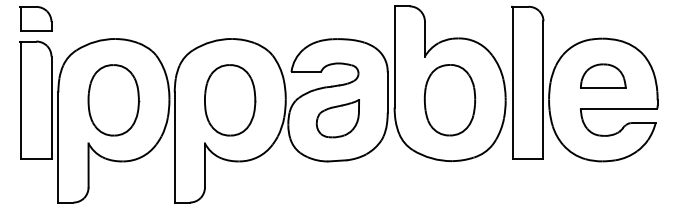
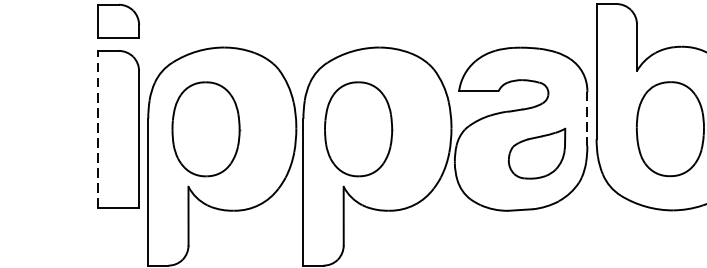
line: (387, 93) -> (587, 120), solid -> dashed
line: (20, 100) -> (97, 129), solid -> dashed
part: (113, 100) -> (205, 129), moved
part: (230, 100) -> (359, 129), moved
part: (337, 118) -> (536, 153), moved

